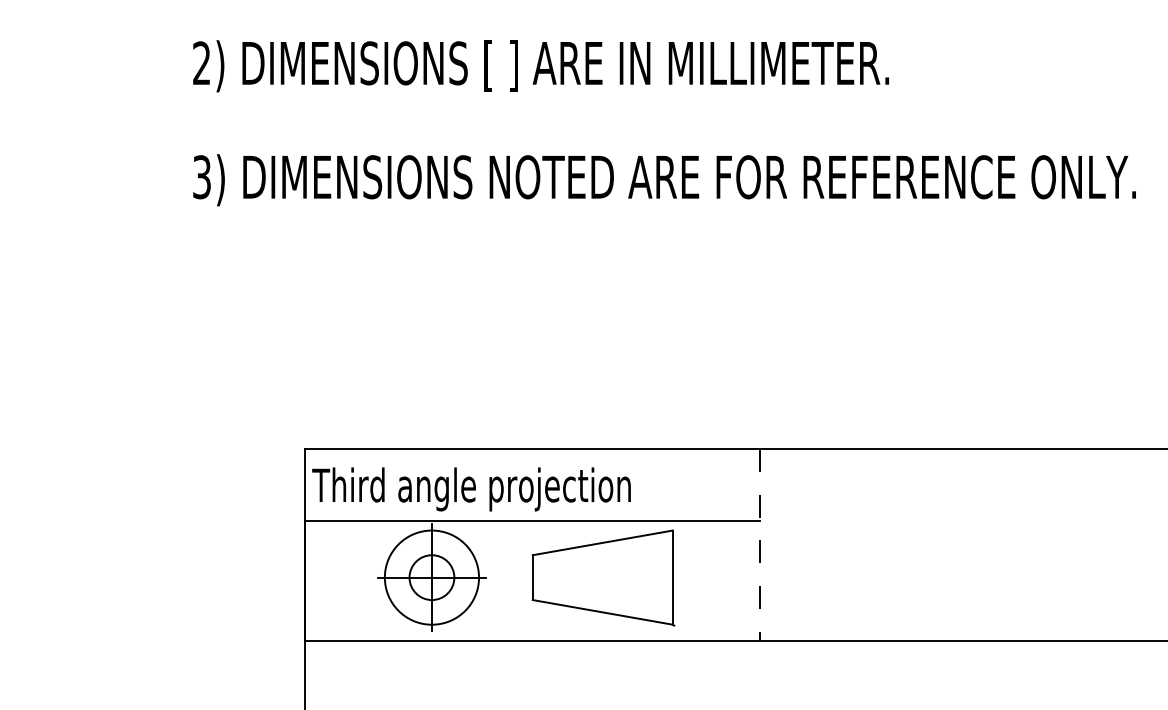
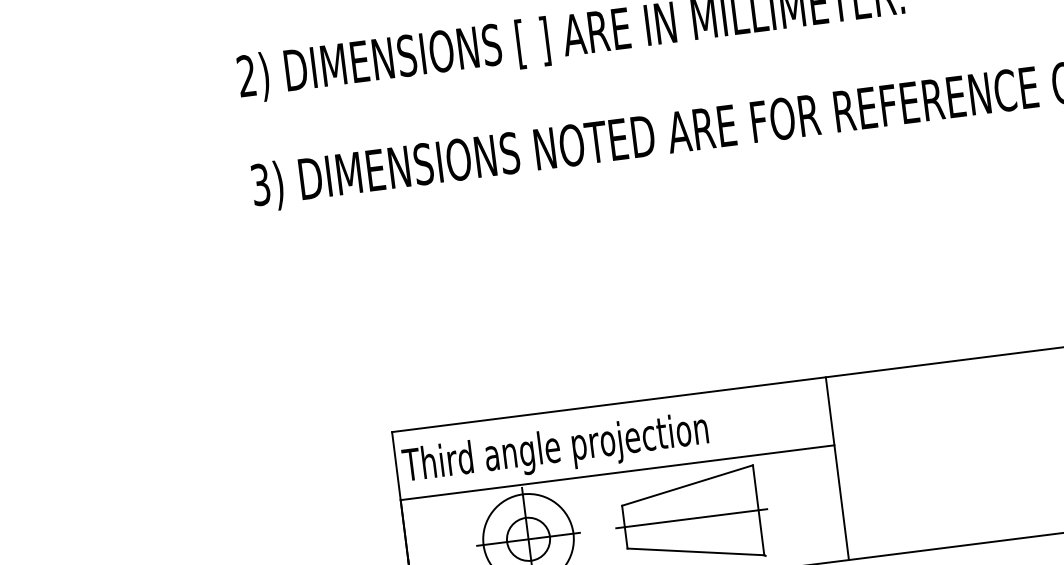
line: (759, 545) -> (837, 469), dashed -> solid
line: (602, 577) -> (691, 518), added

